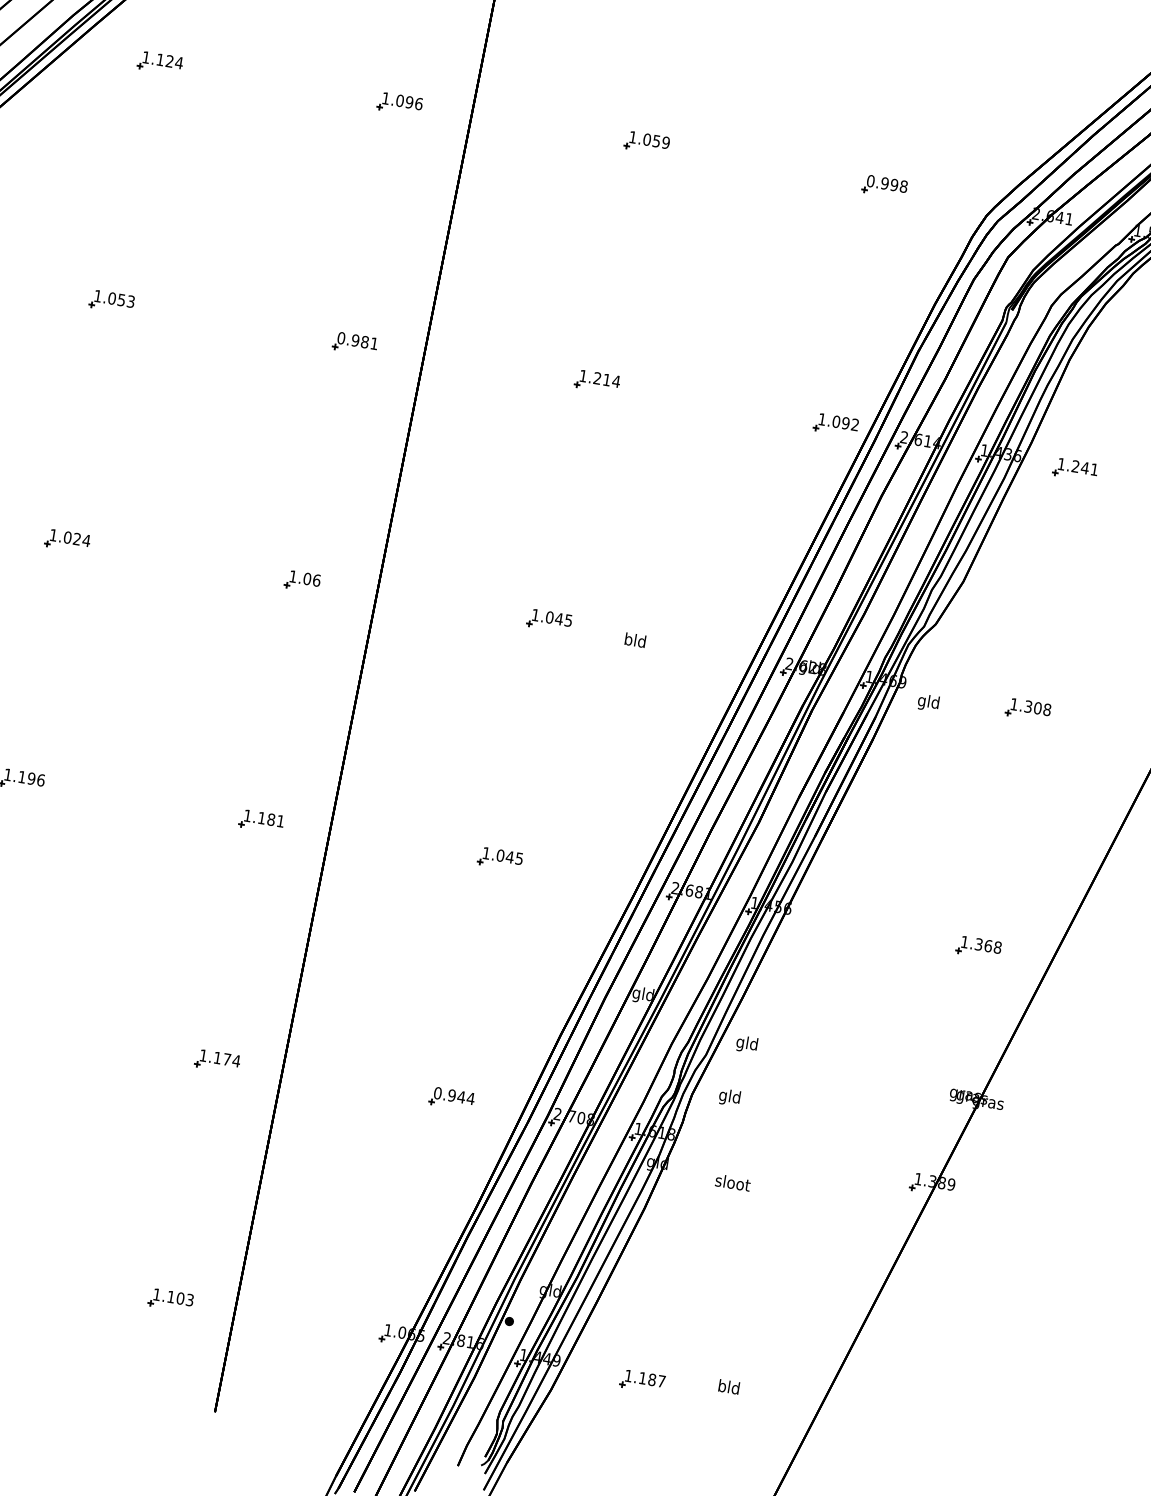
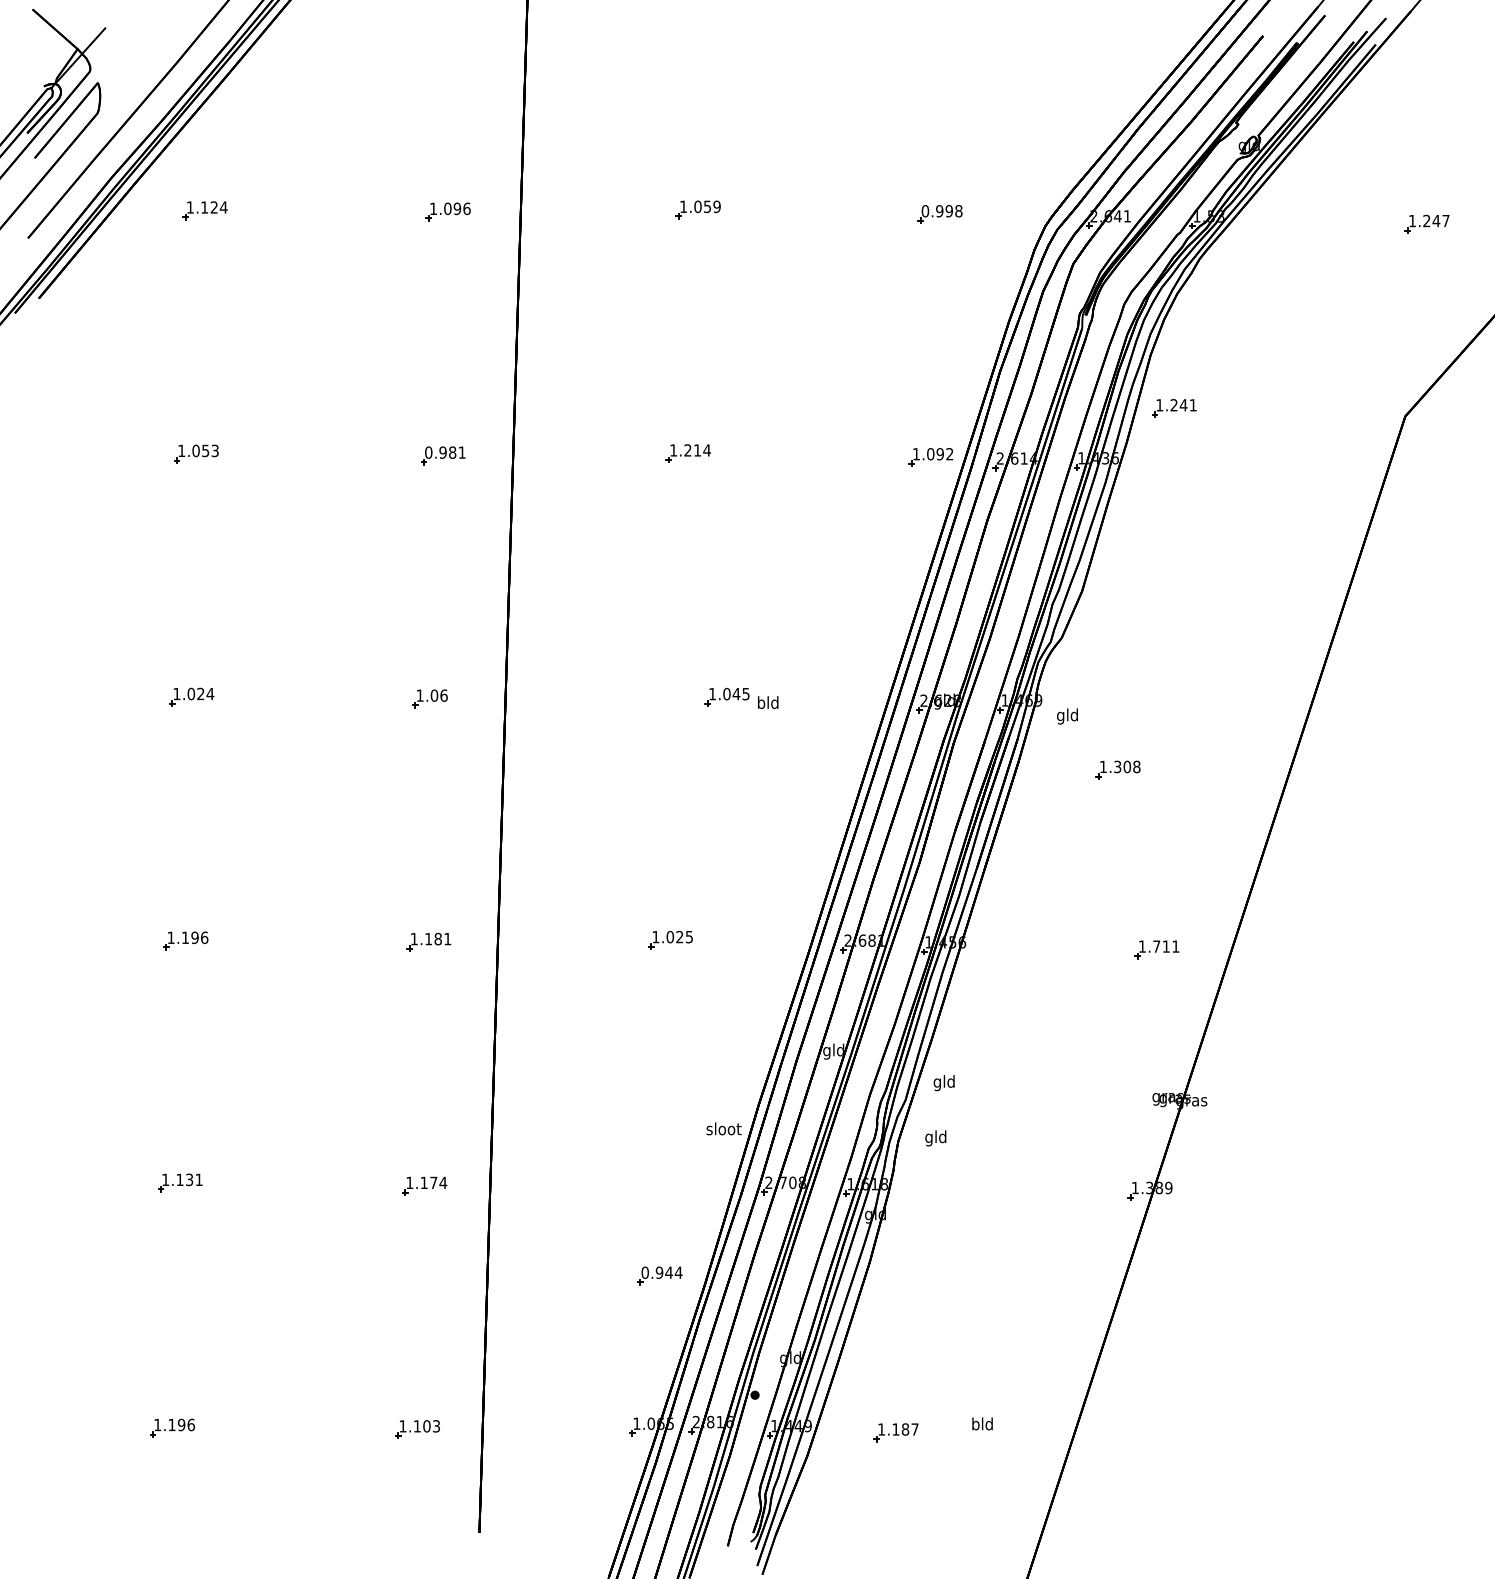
part: (1075, 469) -> (1174, 408), moved
part: (548, 620) -> (726, 697), moved
part: (1027, 709) -> (1117, 769), moved
text: (509, 856) -> (679, 936), 1.045 -> 1.025
text: (988, 945) -> (1166, 946), 1.368 -> 1.711
part: (451, 1098) -> (659, 1275), moved
text: (732, 1182) -> (723, 1128), moved

